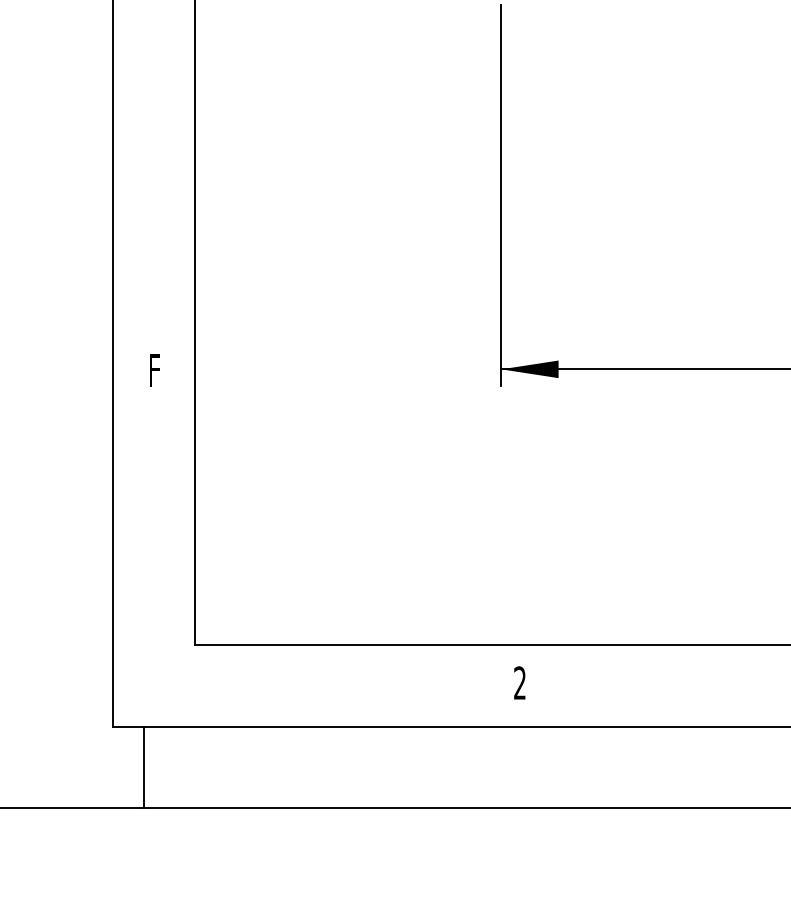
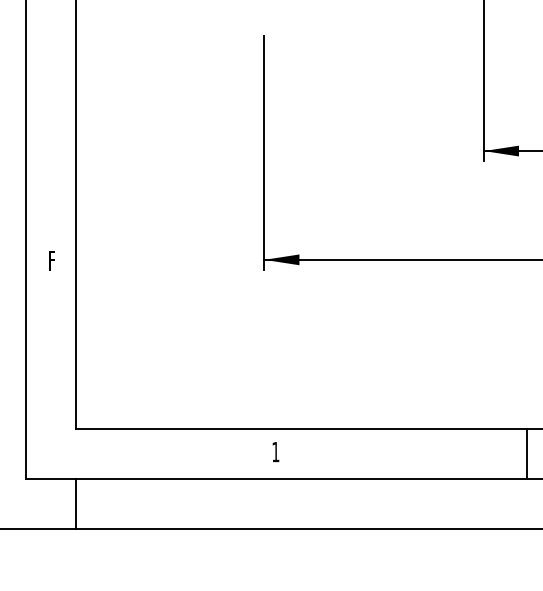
text: (519, 682) -> (275, 451), 2 -> 1
line: (144, 767) -> (76, 503), moved

